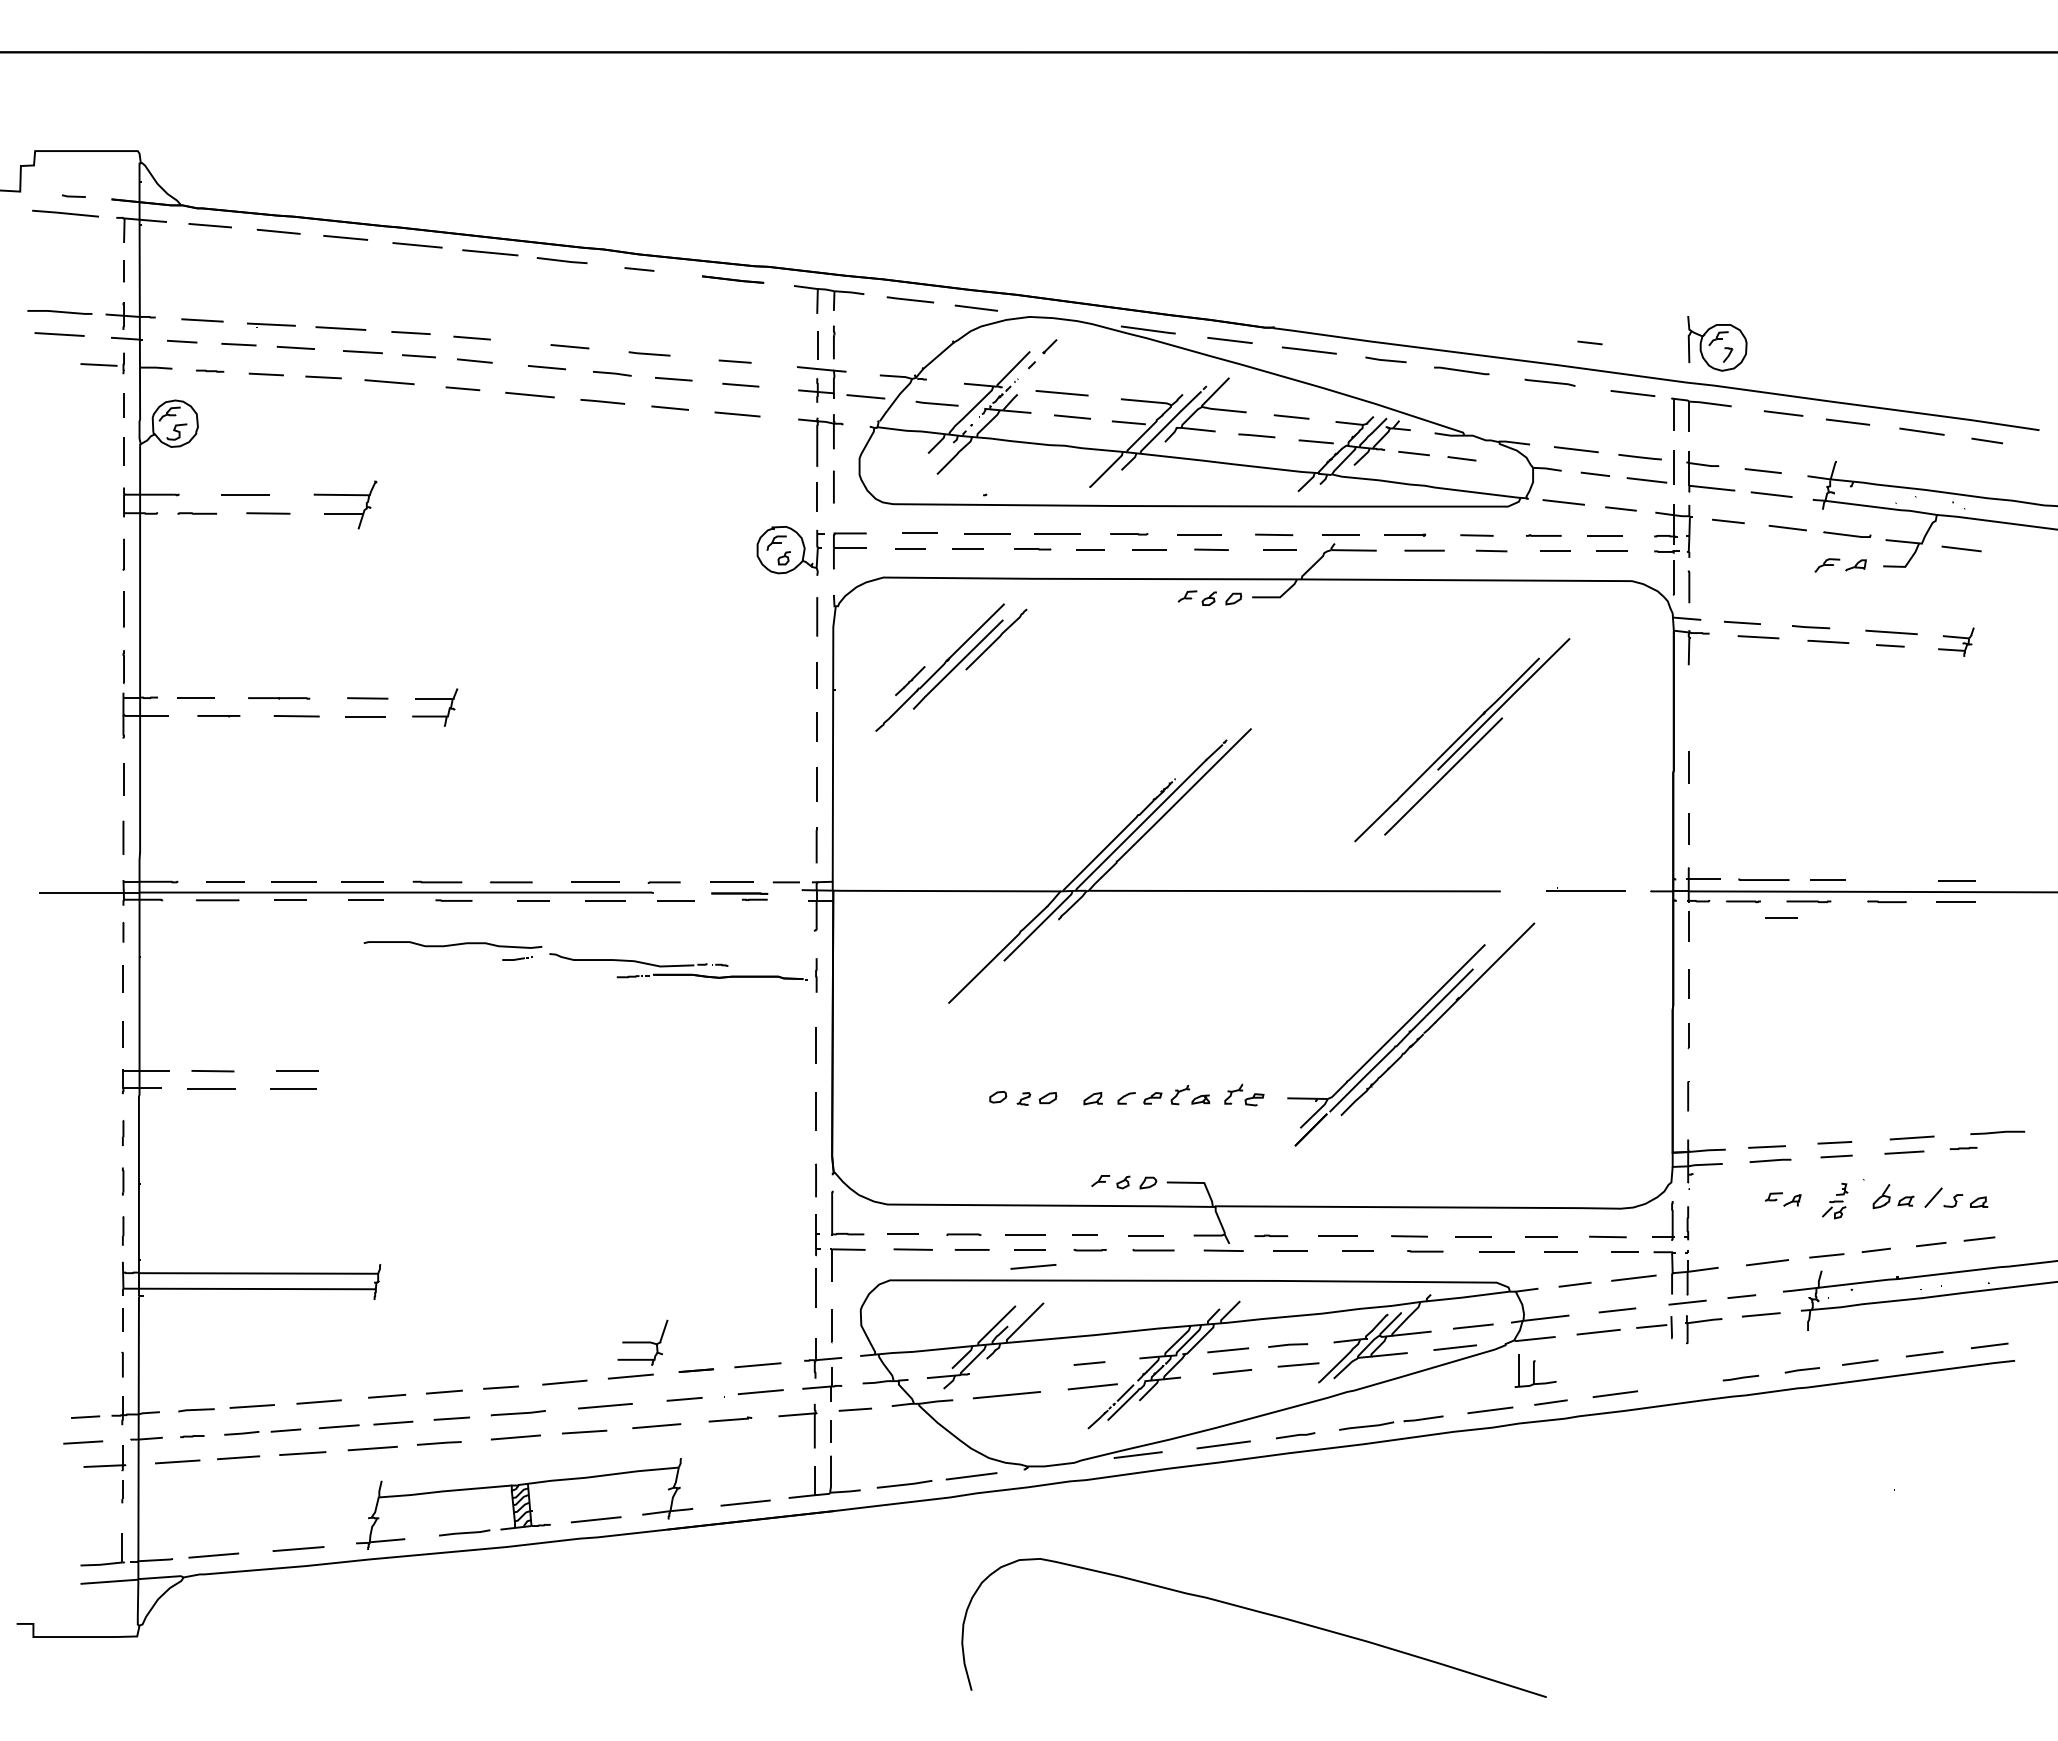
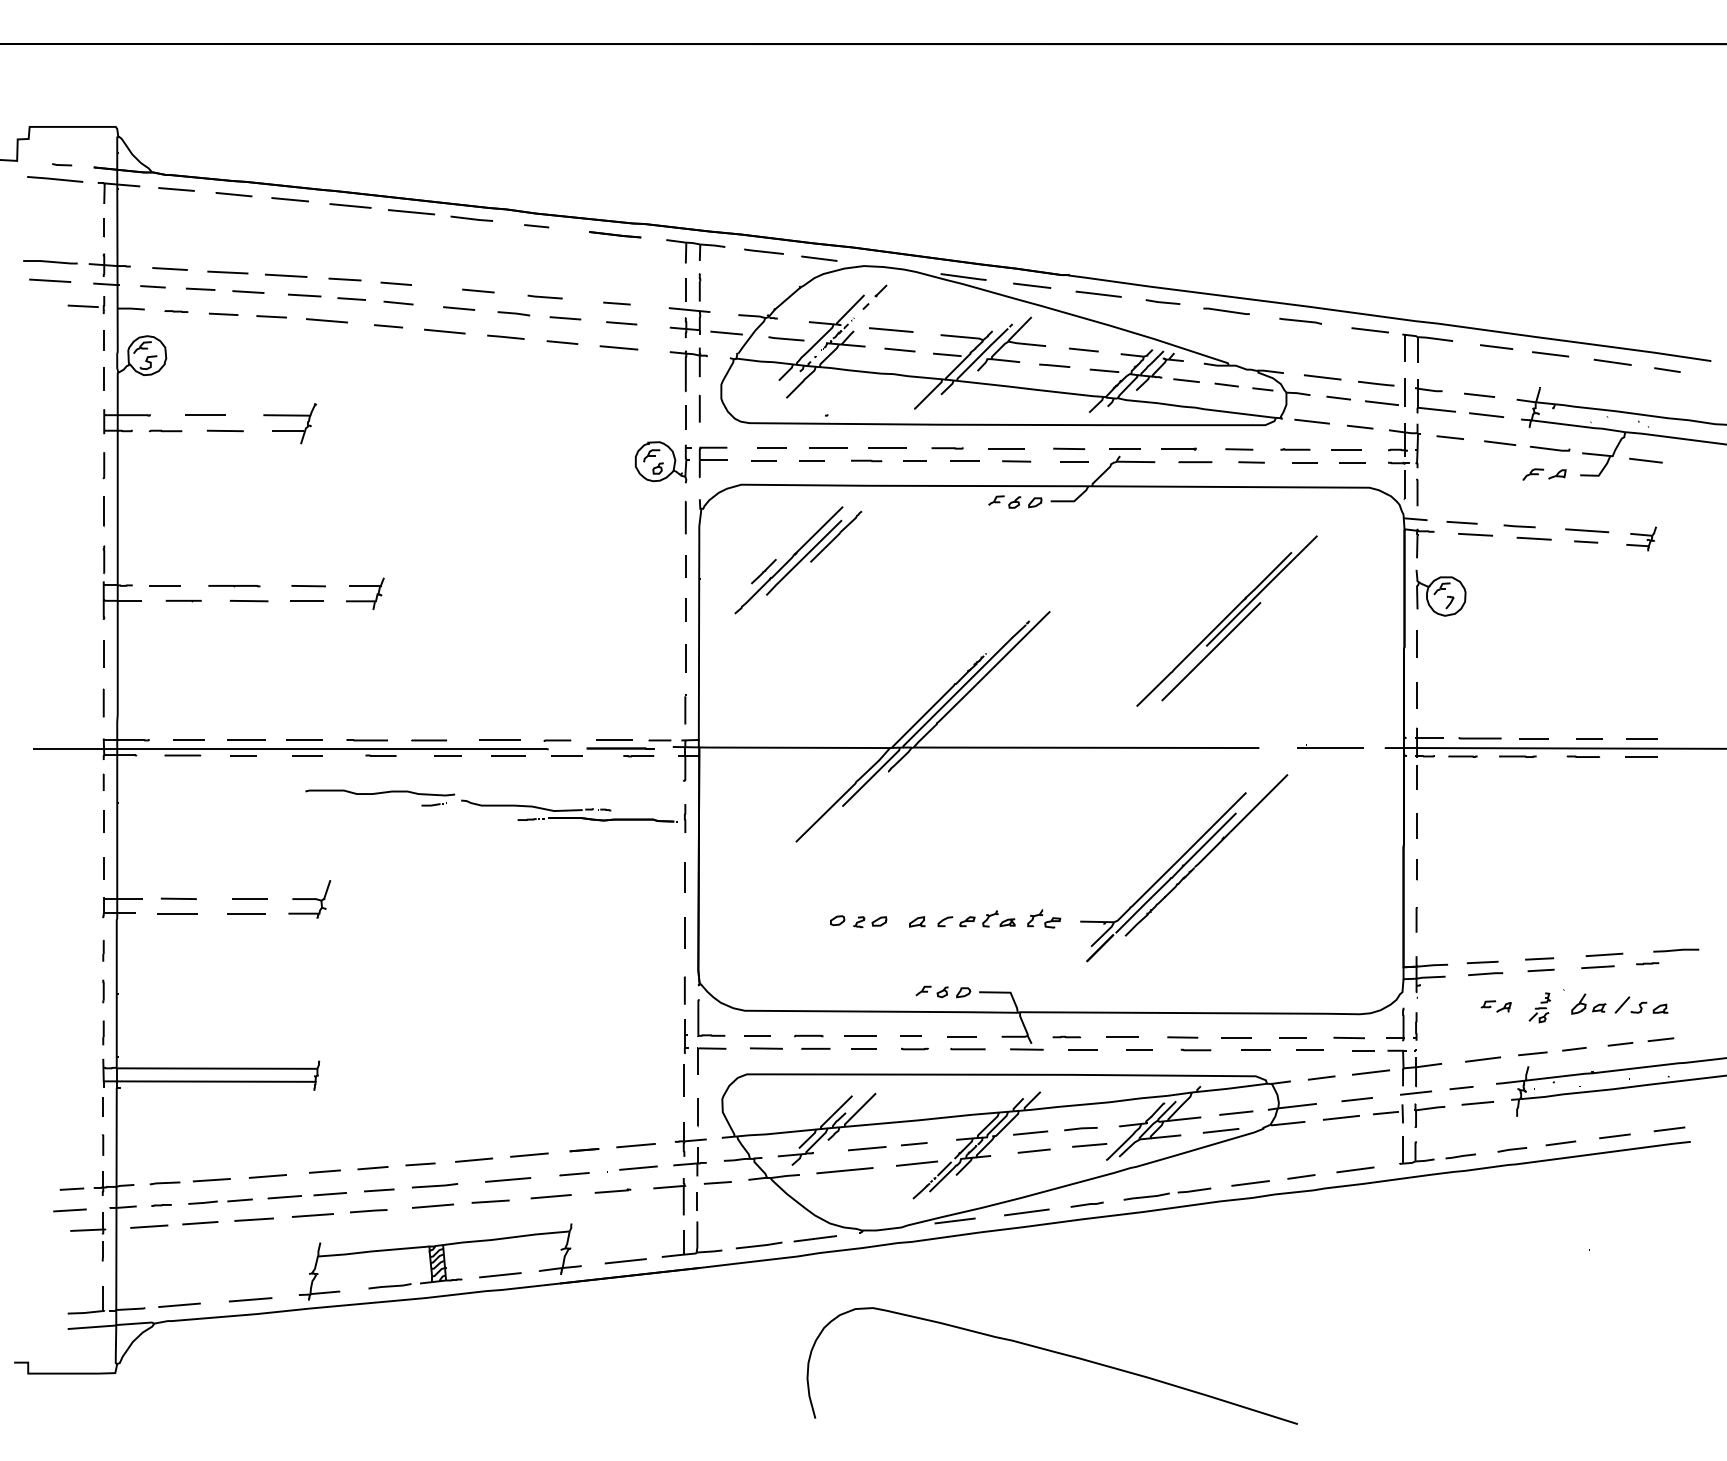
line: (1589, 342) -> (1262, 389), moved
part: (1717, 343) -> (1441, 592), moved
part: (739, 896) -> (620, 752), size x1.43
line: (1781, 917) -> (1589, 738), moved
line: (1033, 1266) -> (867, 1148), moved
part: (642, 1342) -> (309, 899), moved
part: (1535, 1370) -> (1416, 1150), moved

